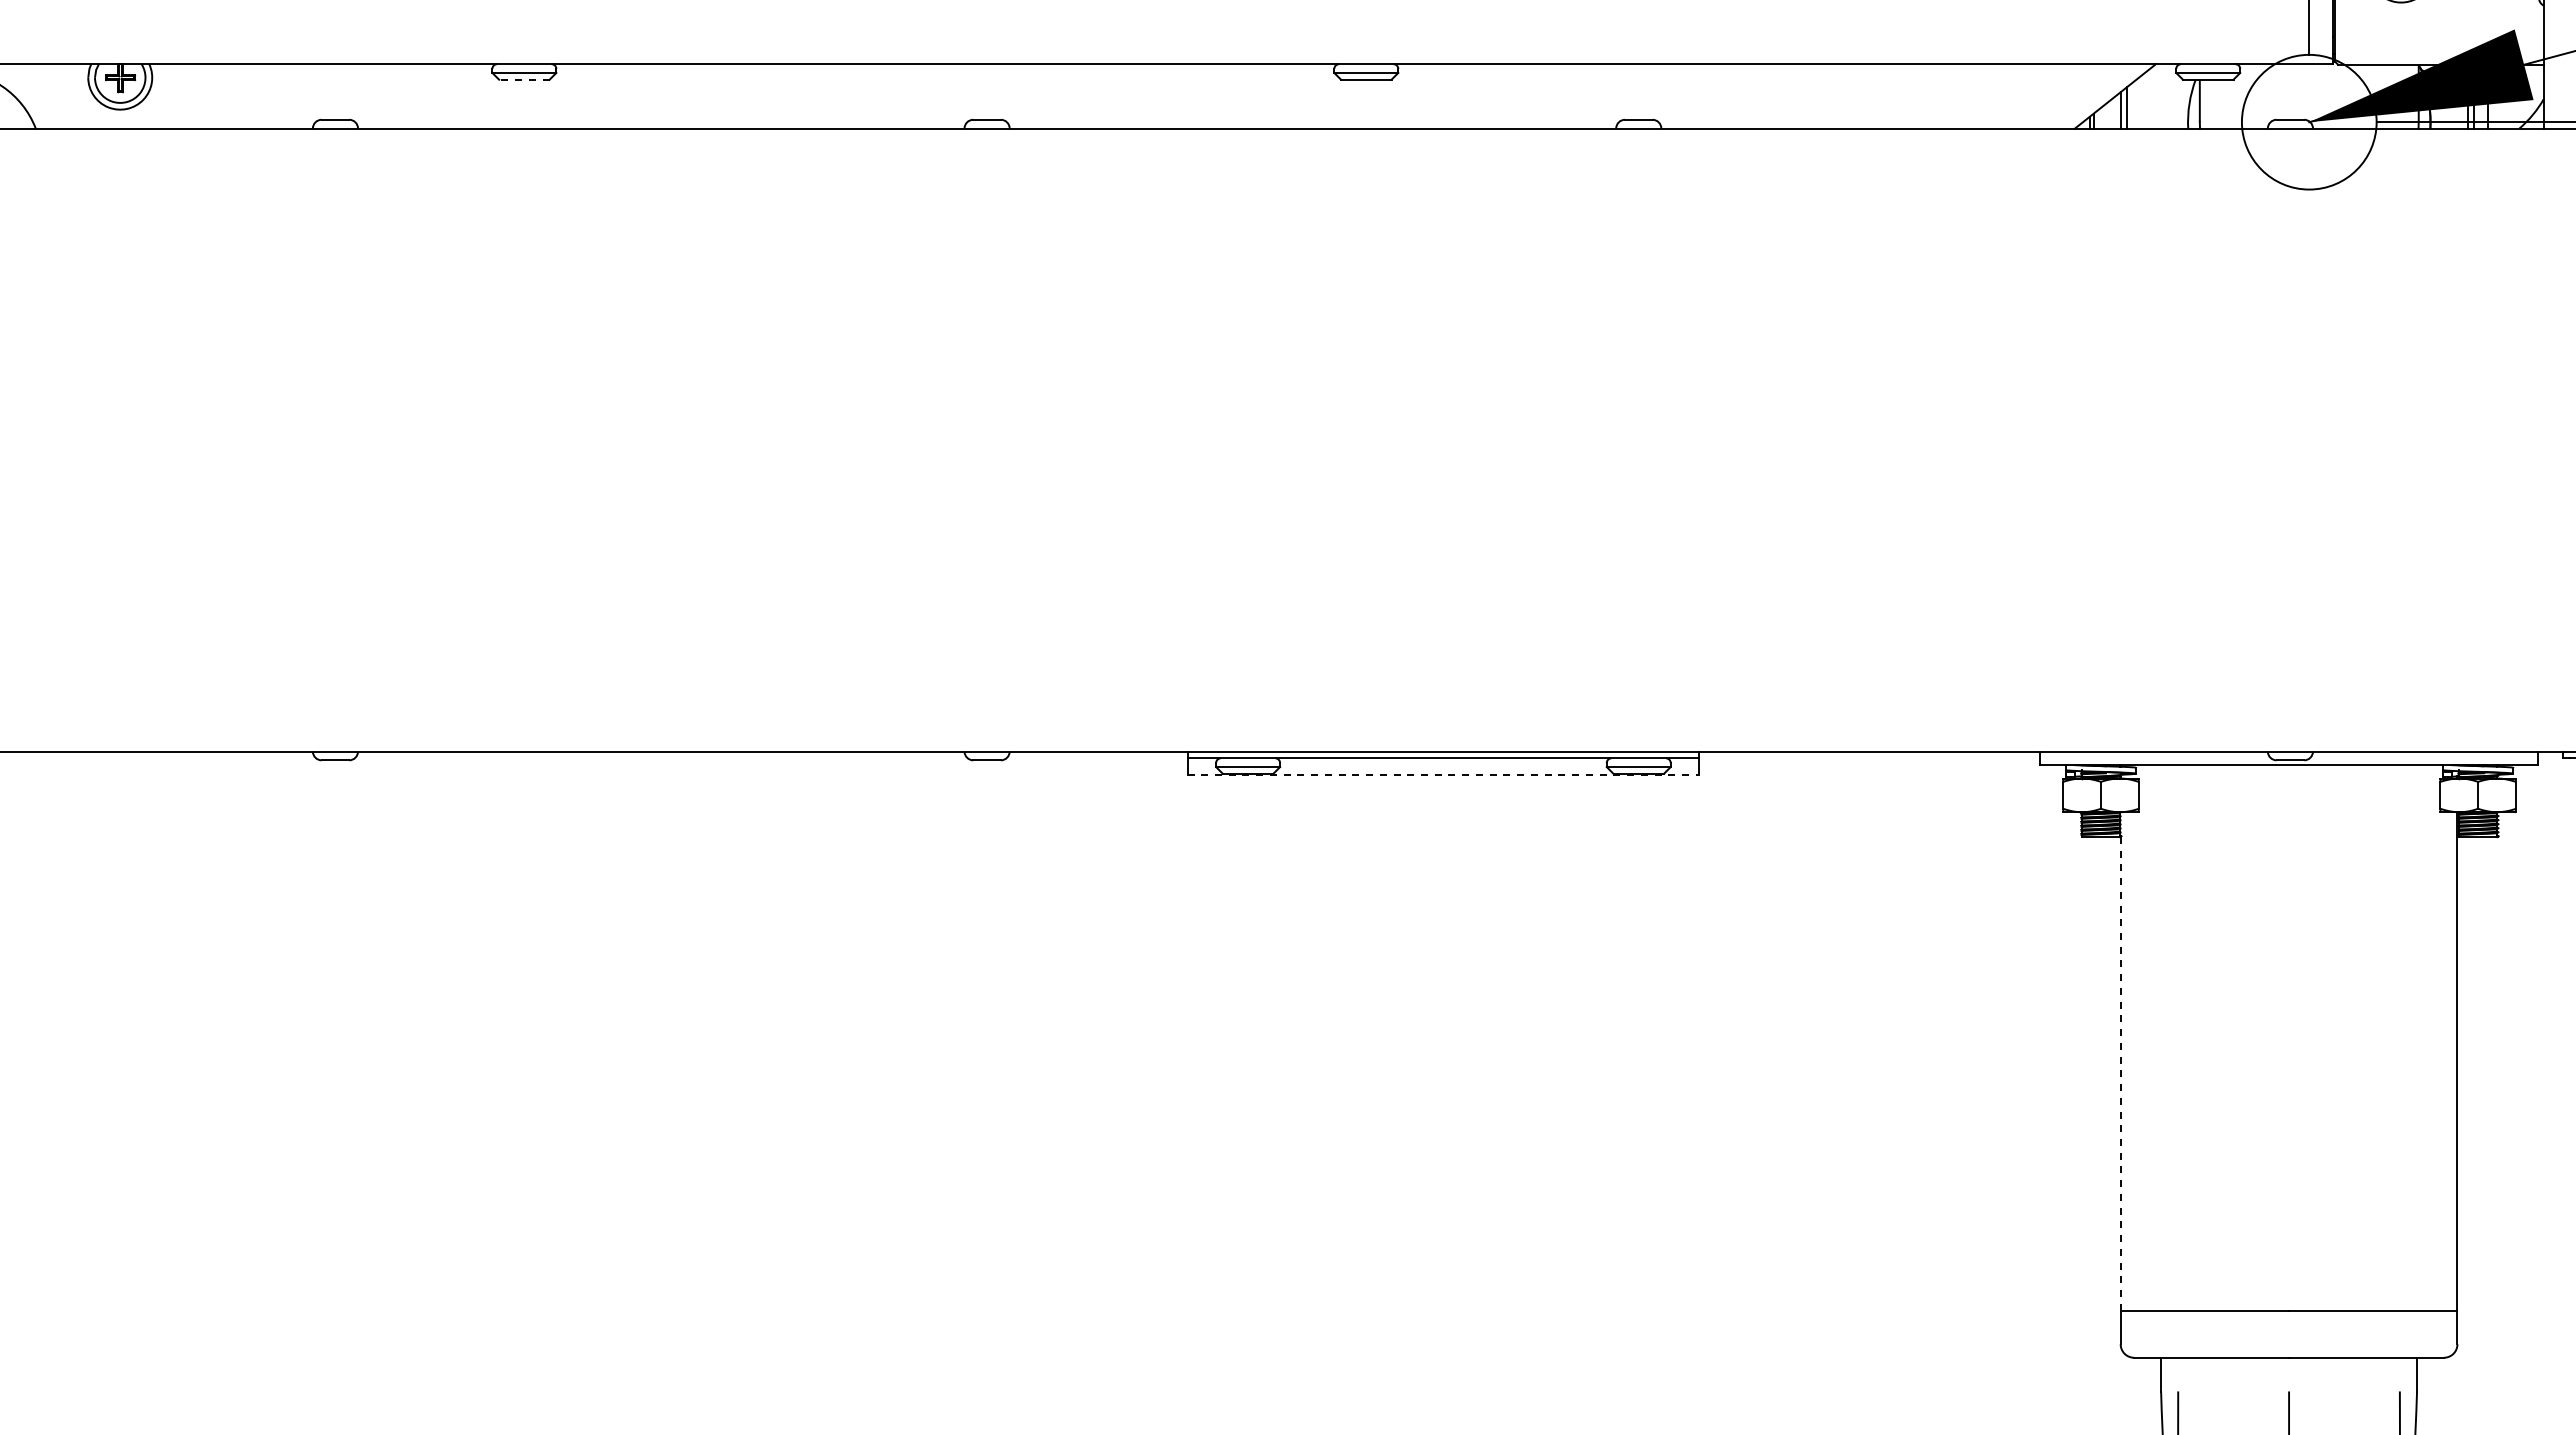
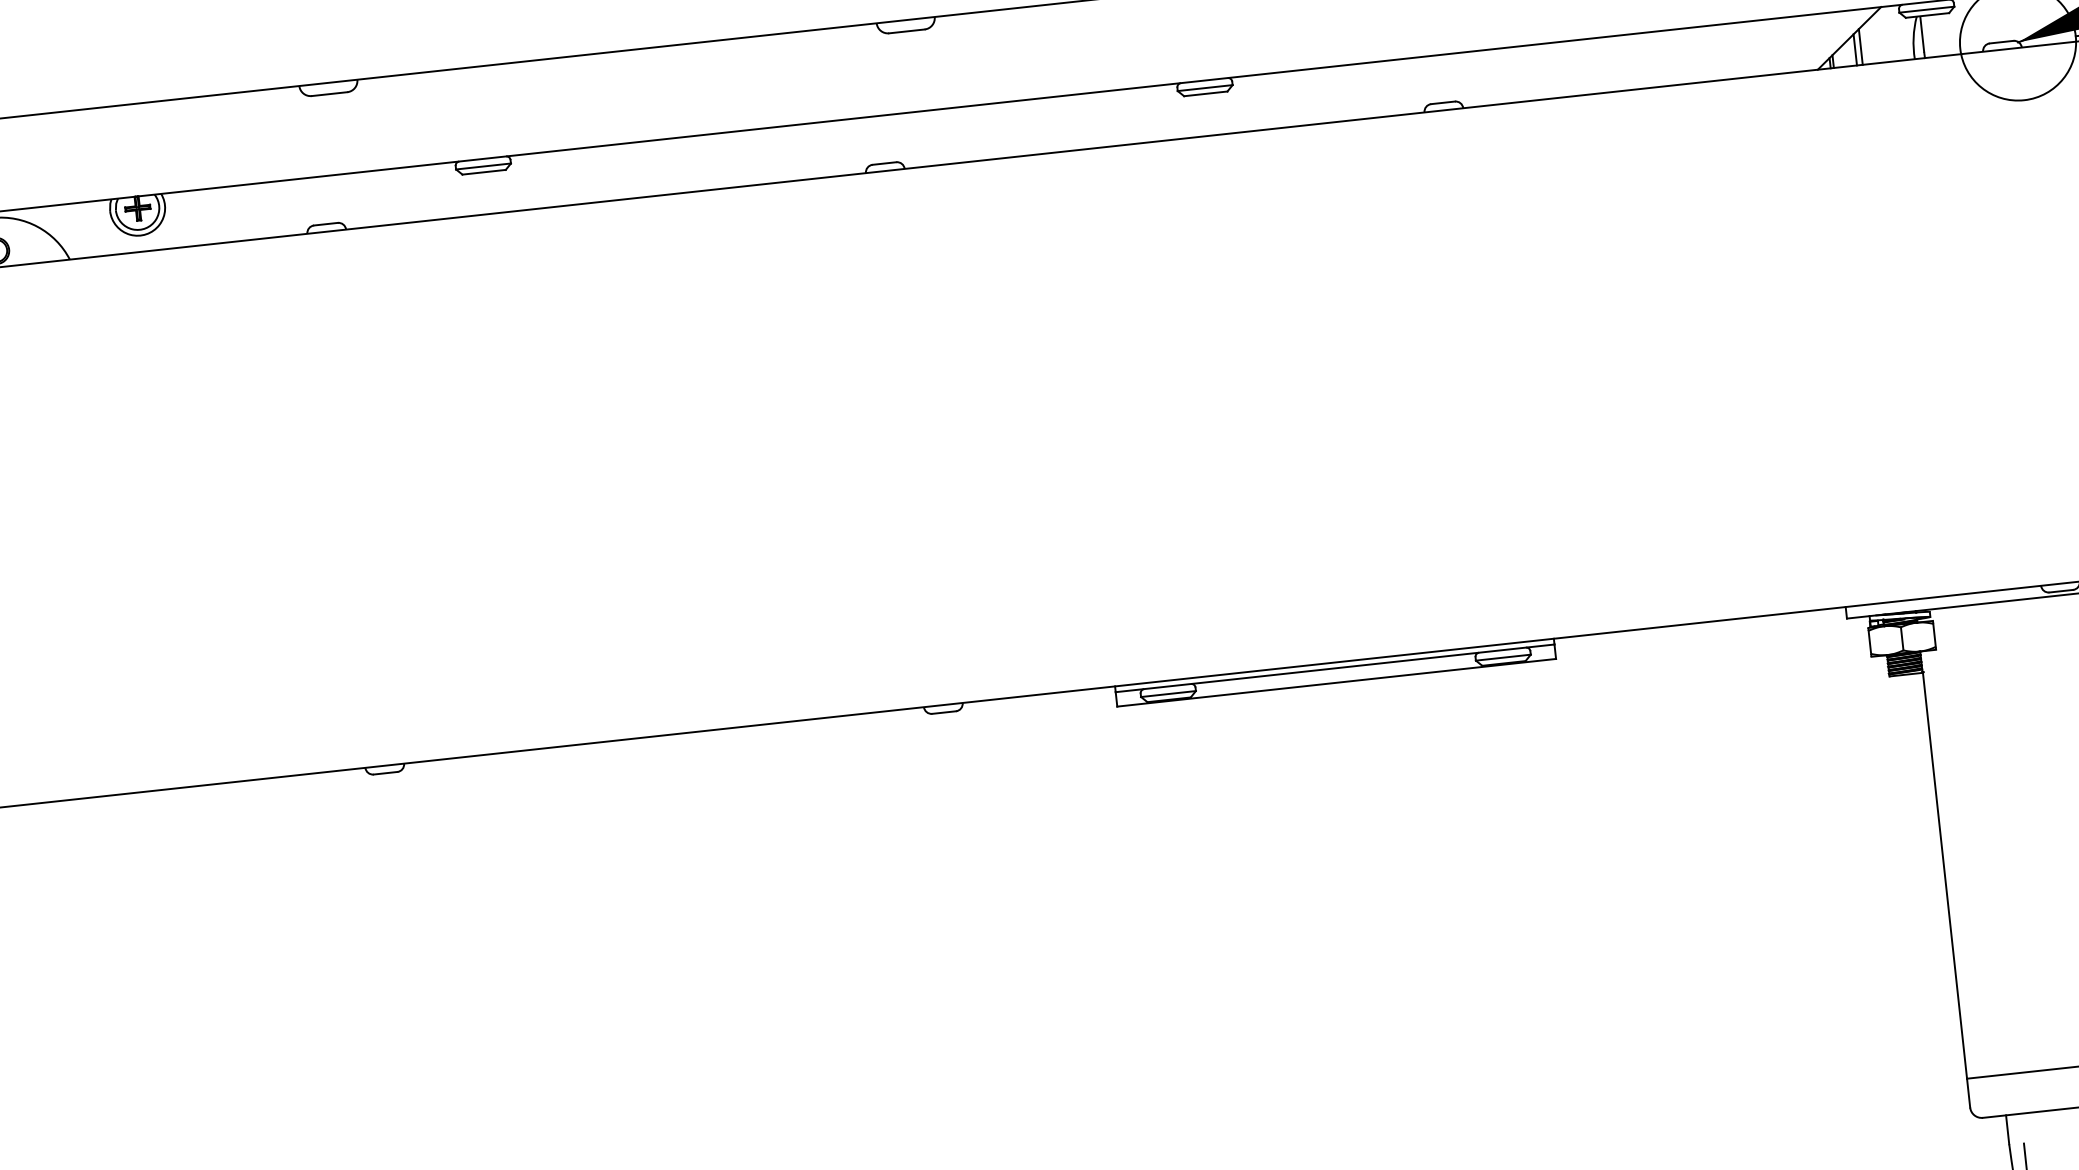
line: (523, 79) -> (483, 172), dashed -> solid
line: (1443, 775) -> (1336, 683), dashed -> solid
line: (2120, 1073) -> (1944, 875), dashed -> solid

